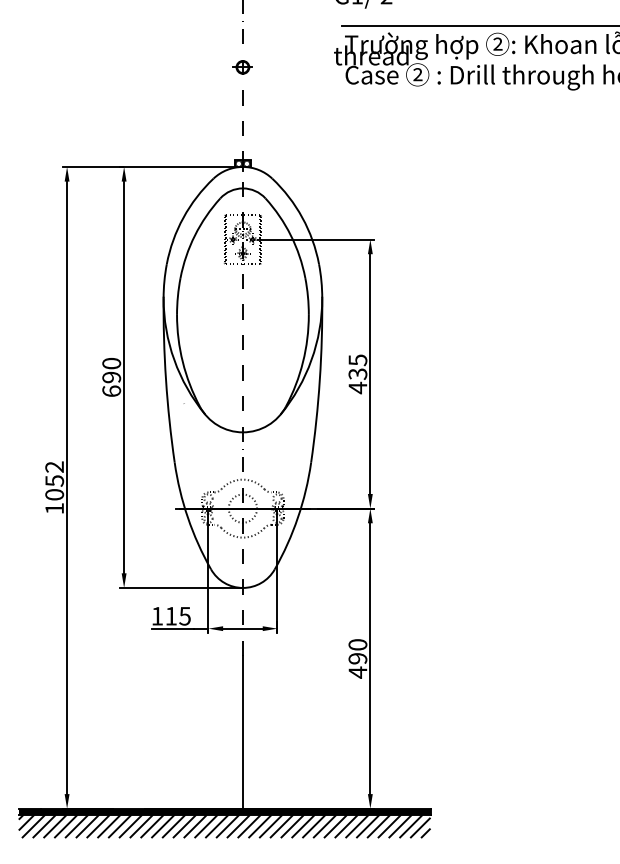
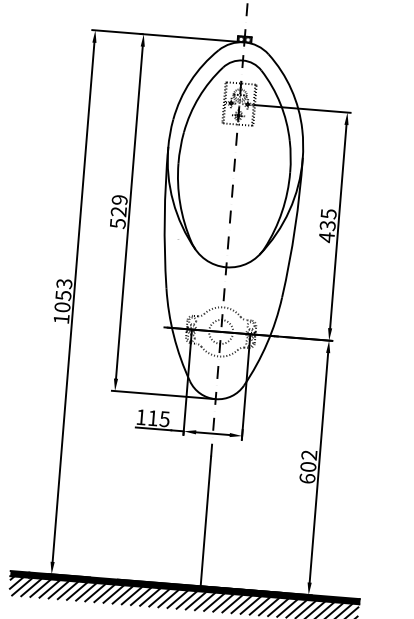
text: (111, 377) -> (118, 211), 690 -> 529
text: (55, 466) -> (65, 283), 1052 -> 1053
text: (357, 658) -> (308, 466), 490 -> 602

